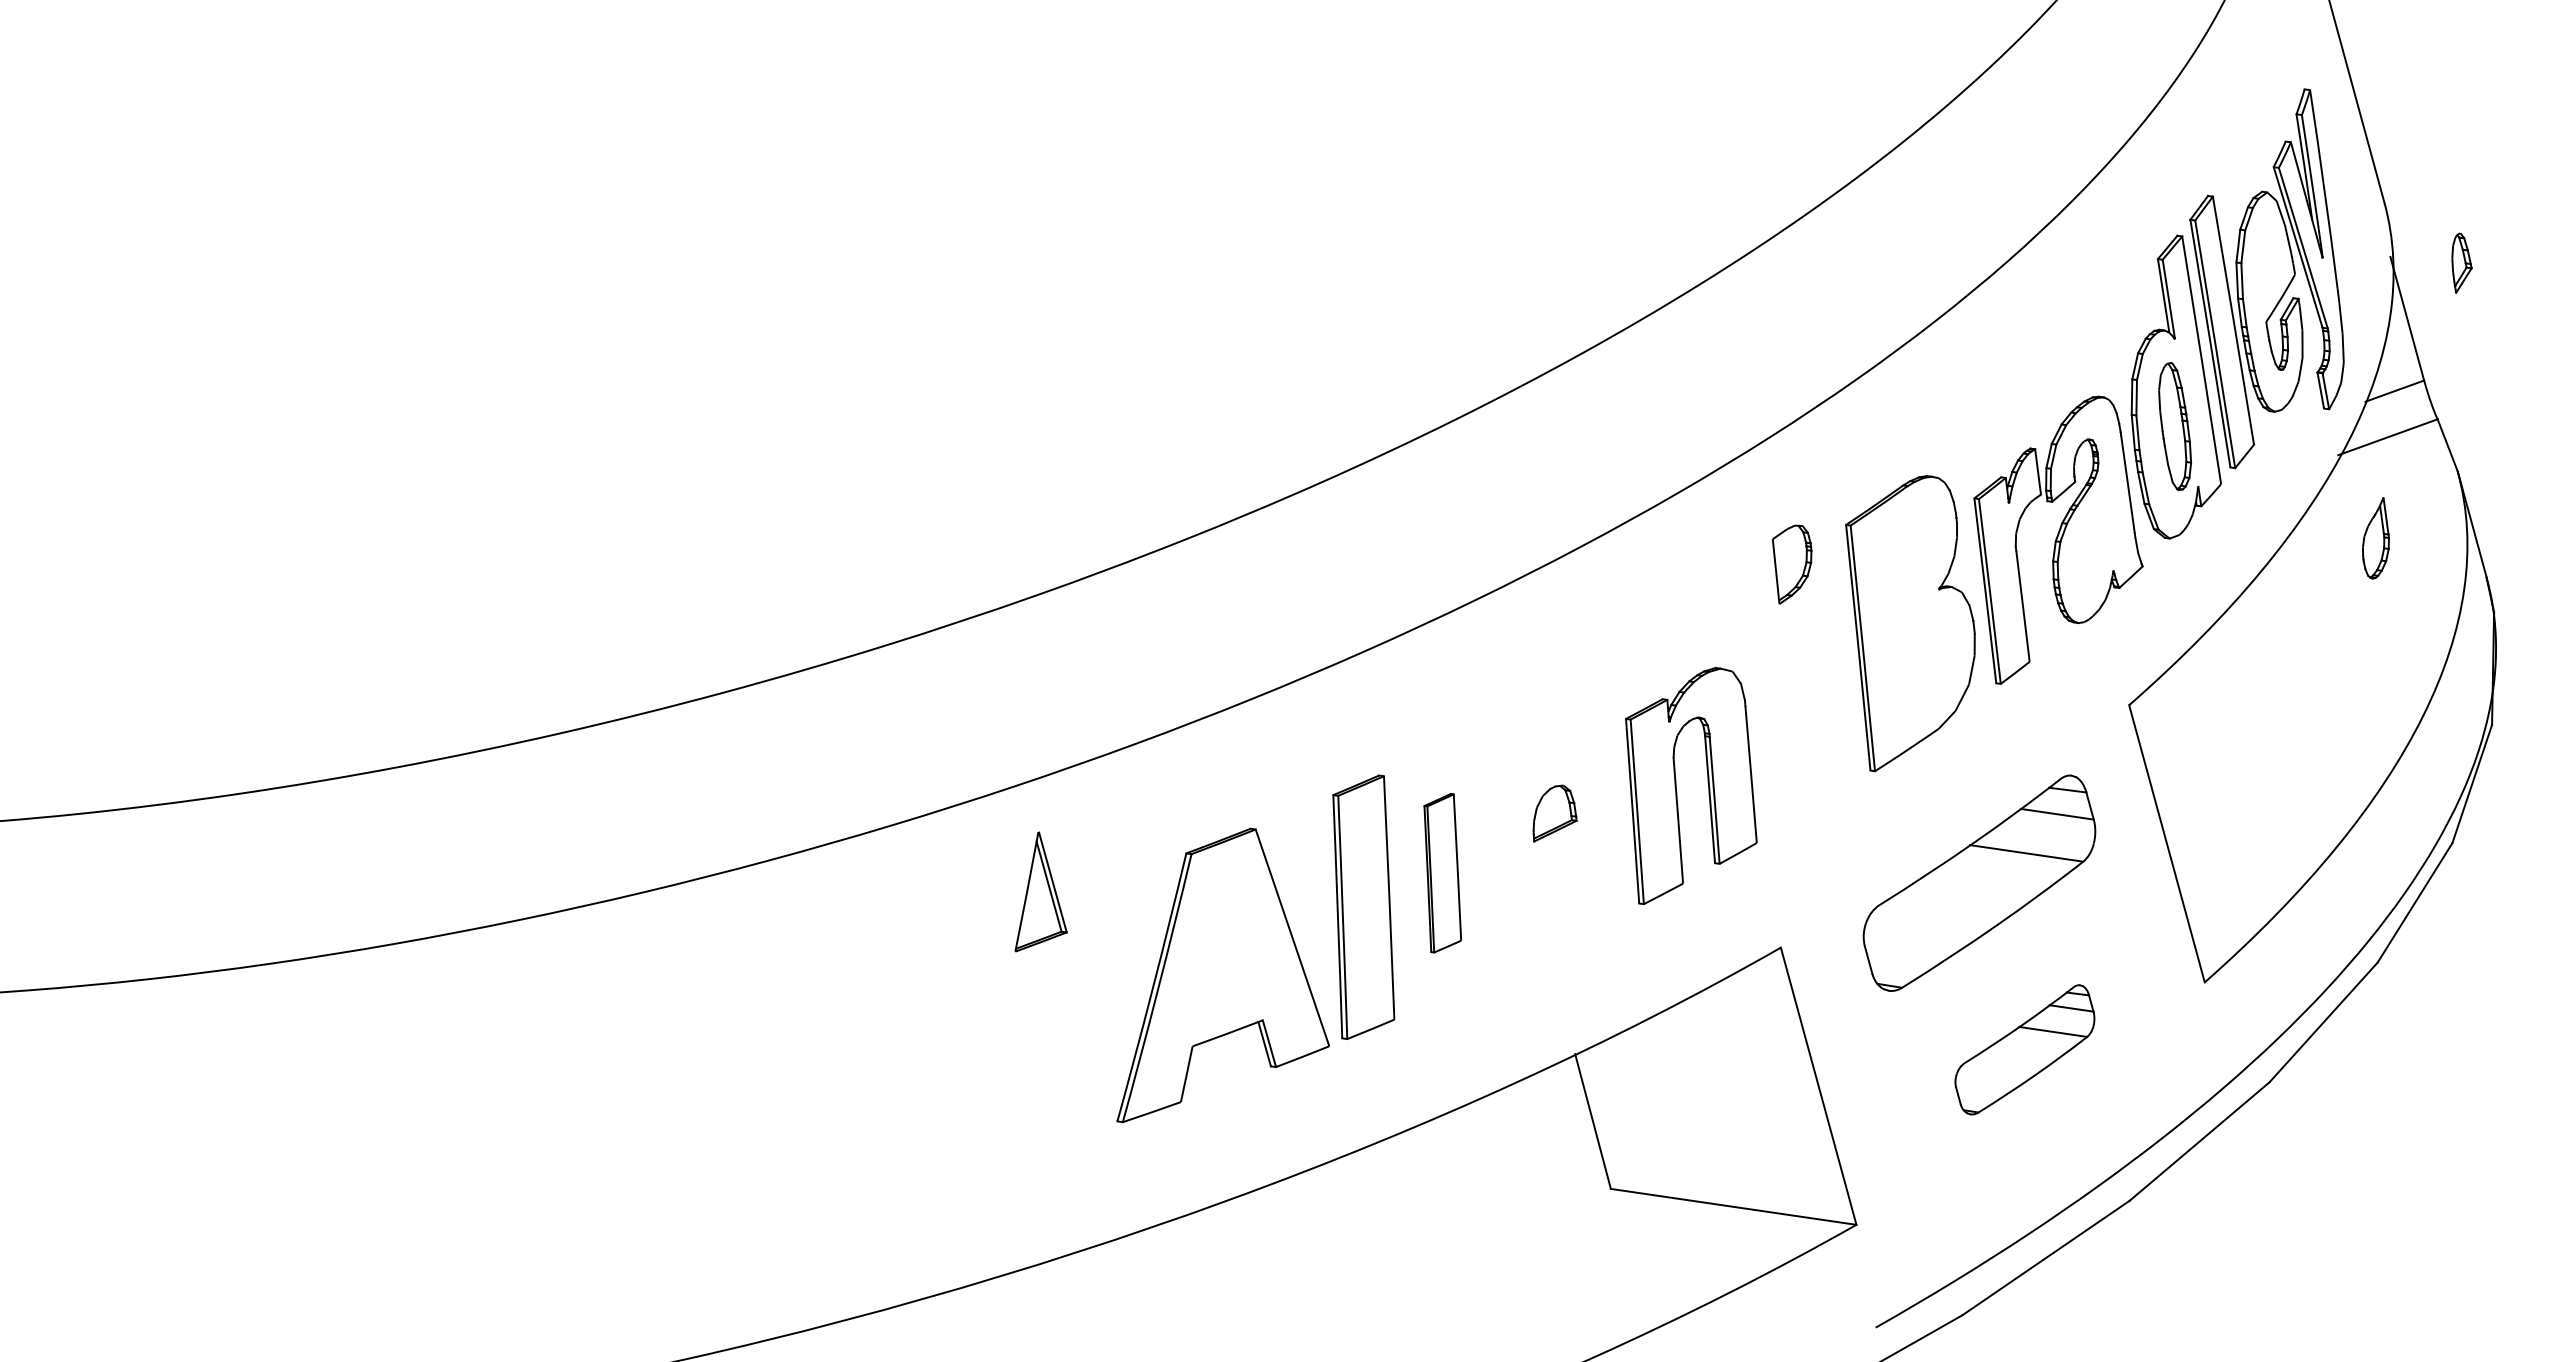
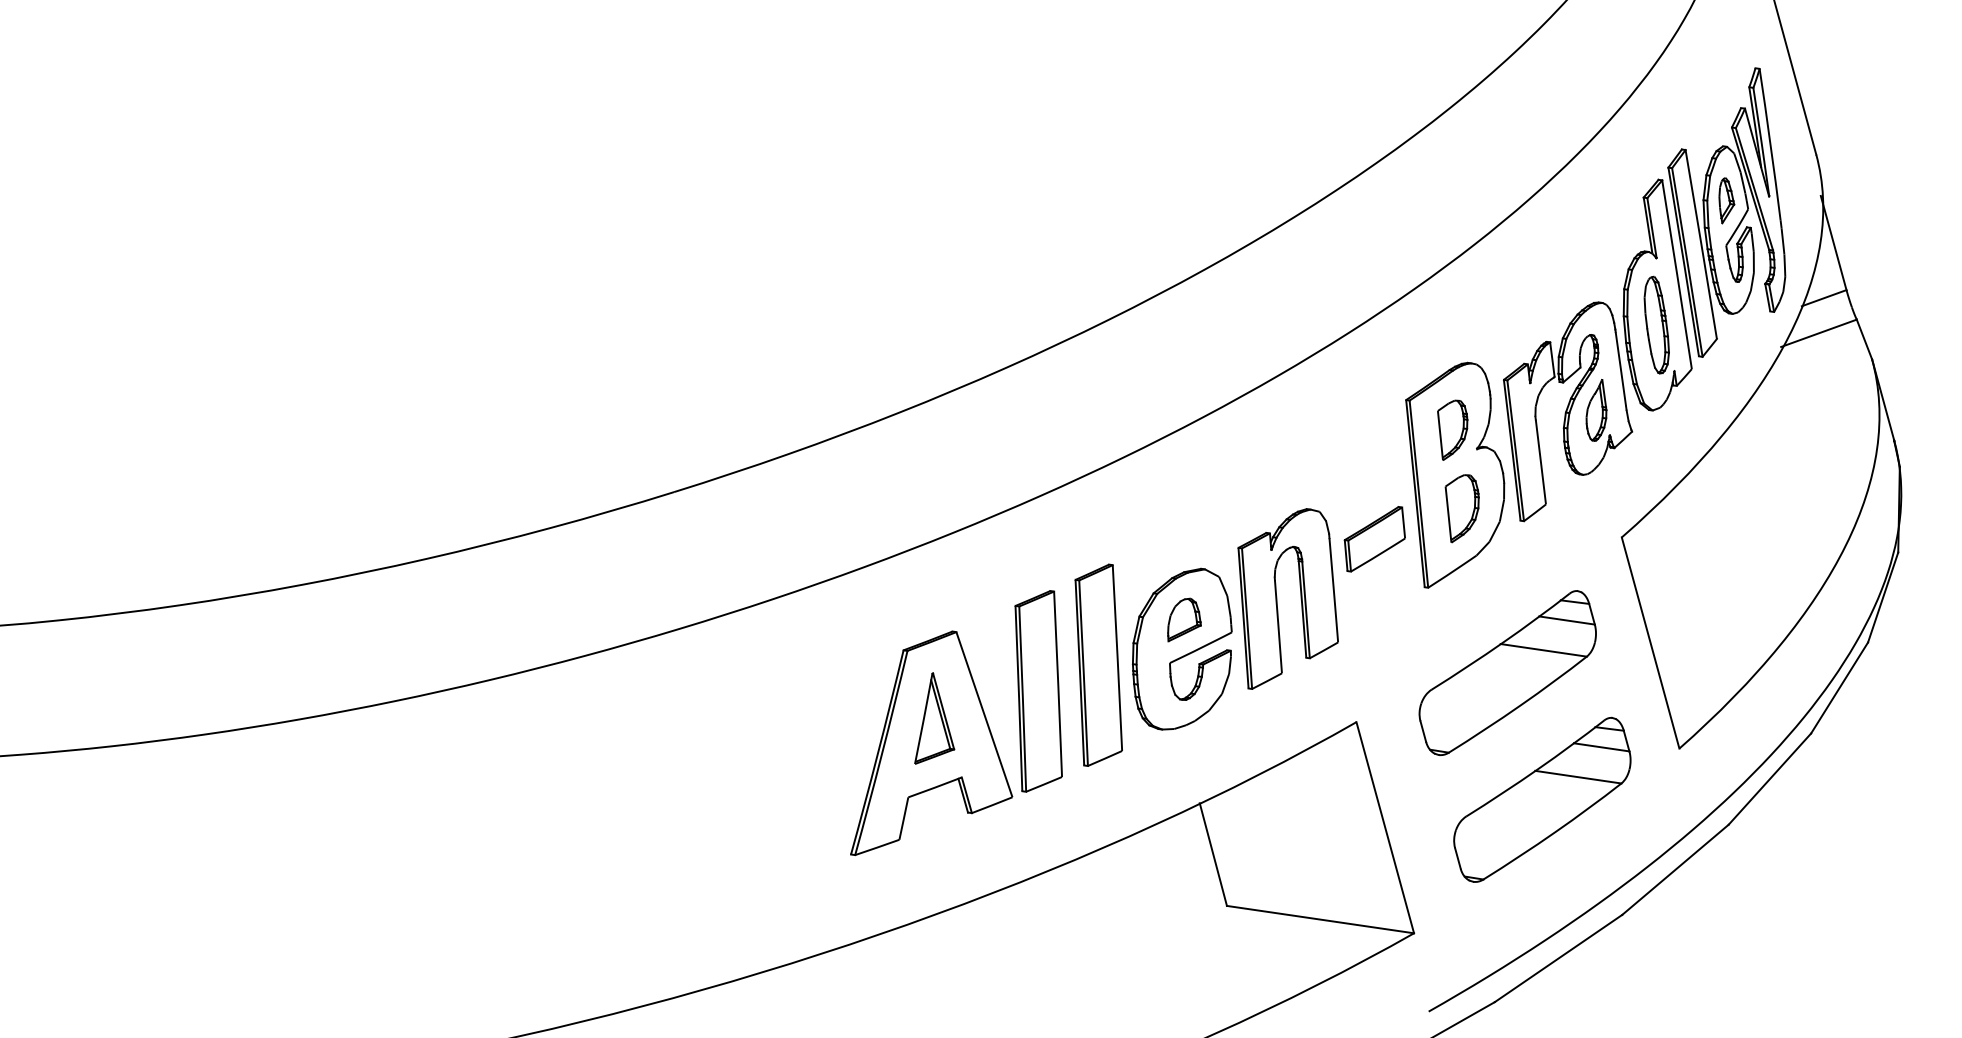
part: (2461, 262) -> (1726, 200), moved
part: (2375, 538) -> (1596, 410), moved
part: (1792, 564) -> (1452, 430), moved
part: (1919, 667) -> (1462, 508), added
part: (1804, 707) -> (1374, 539), added
part: (1552, 851) -> (1182, 648), added
part: (1442, 873) -> (1098, 665), size x1.67
part: (1040, 891) -> (934, 718), moved
part: (2024, 1049) -> (1542, 799), size x1.67

